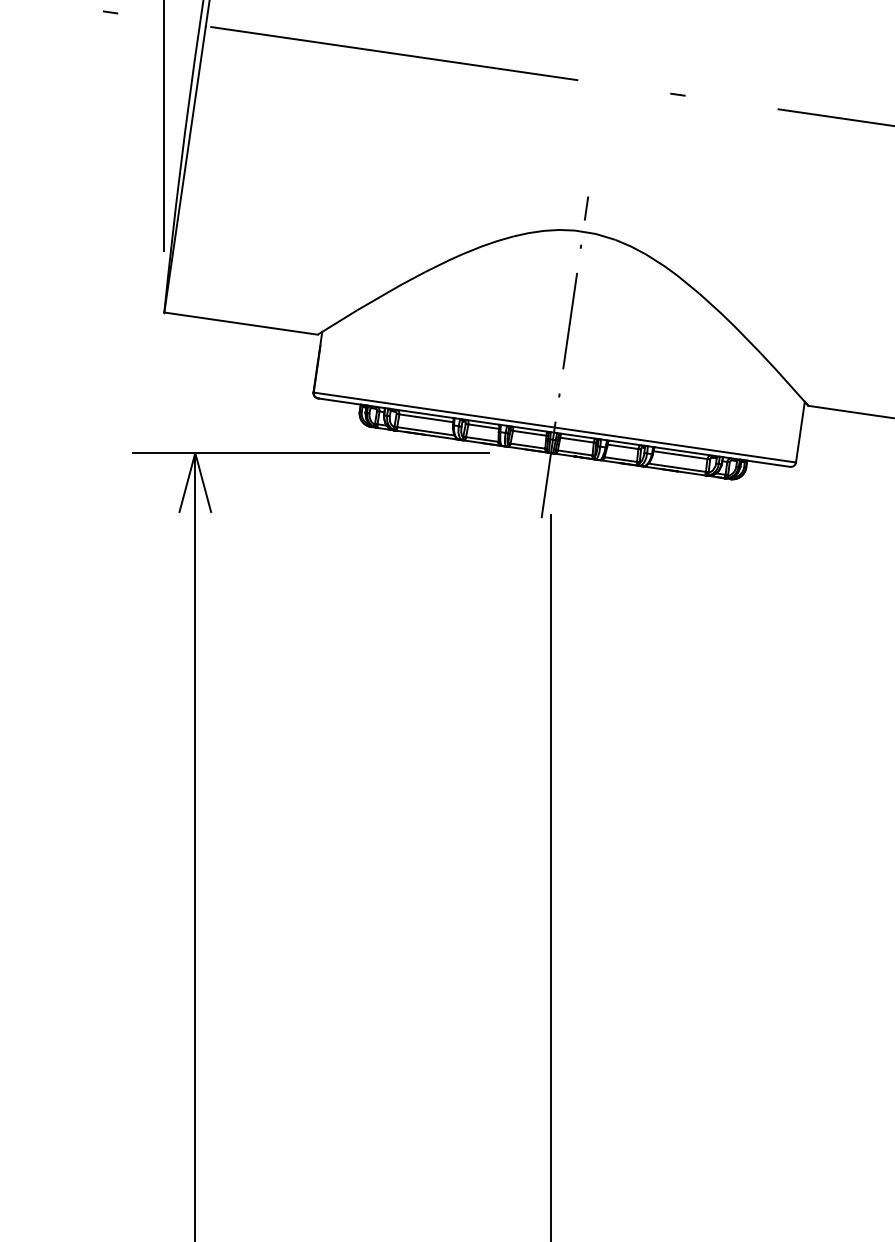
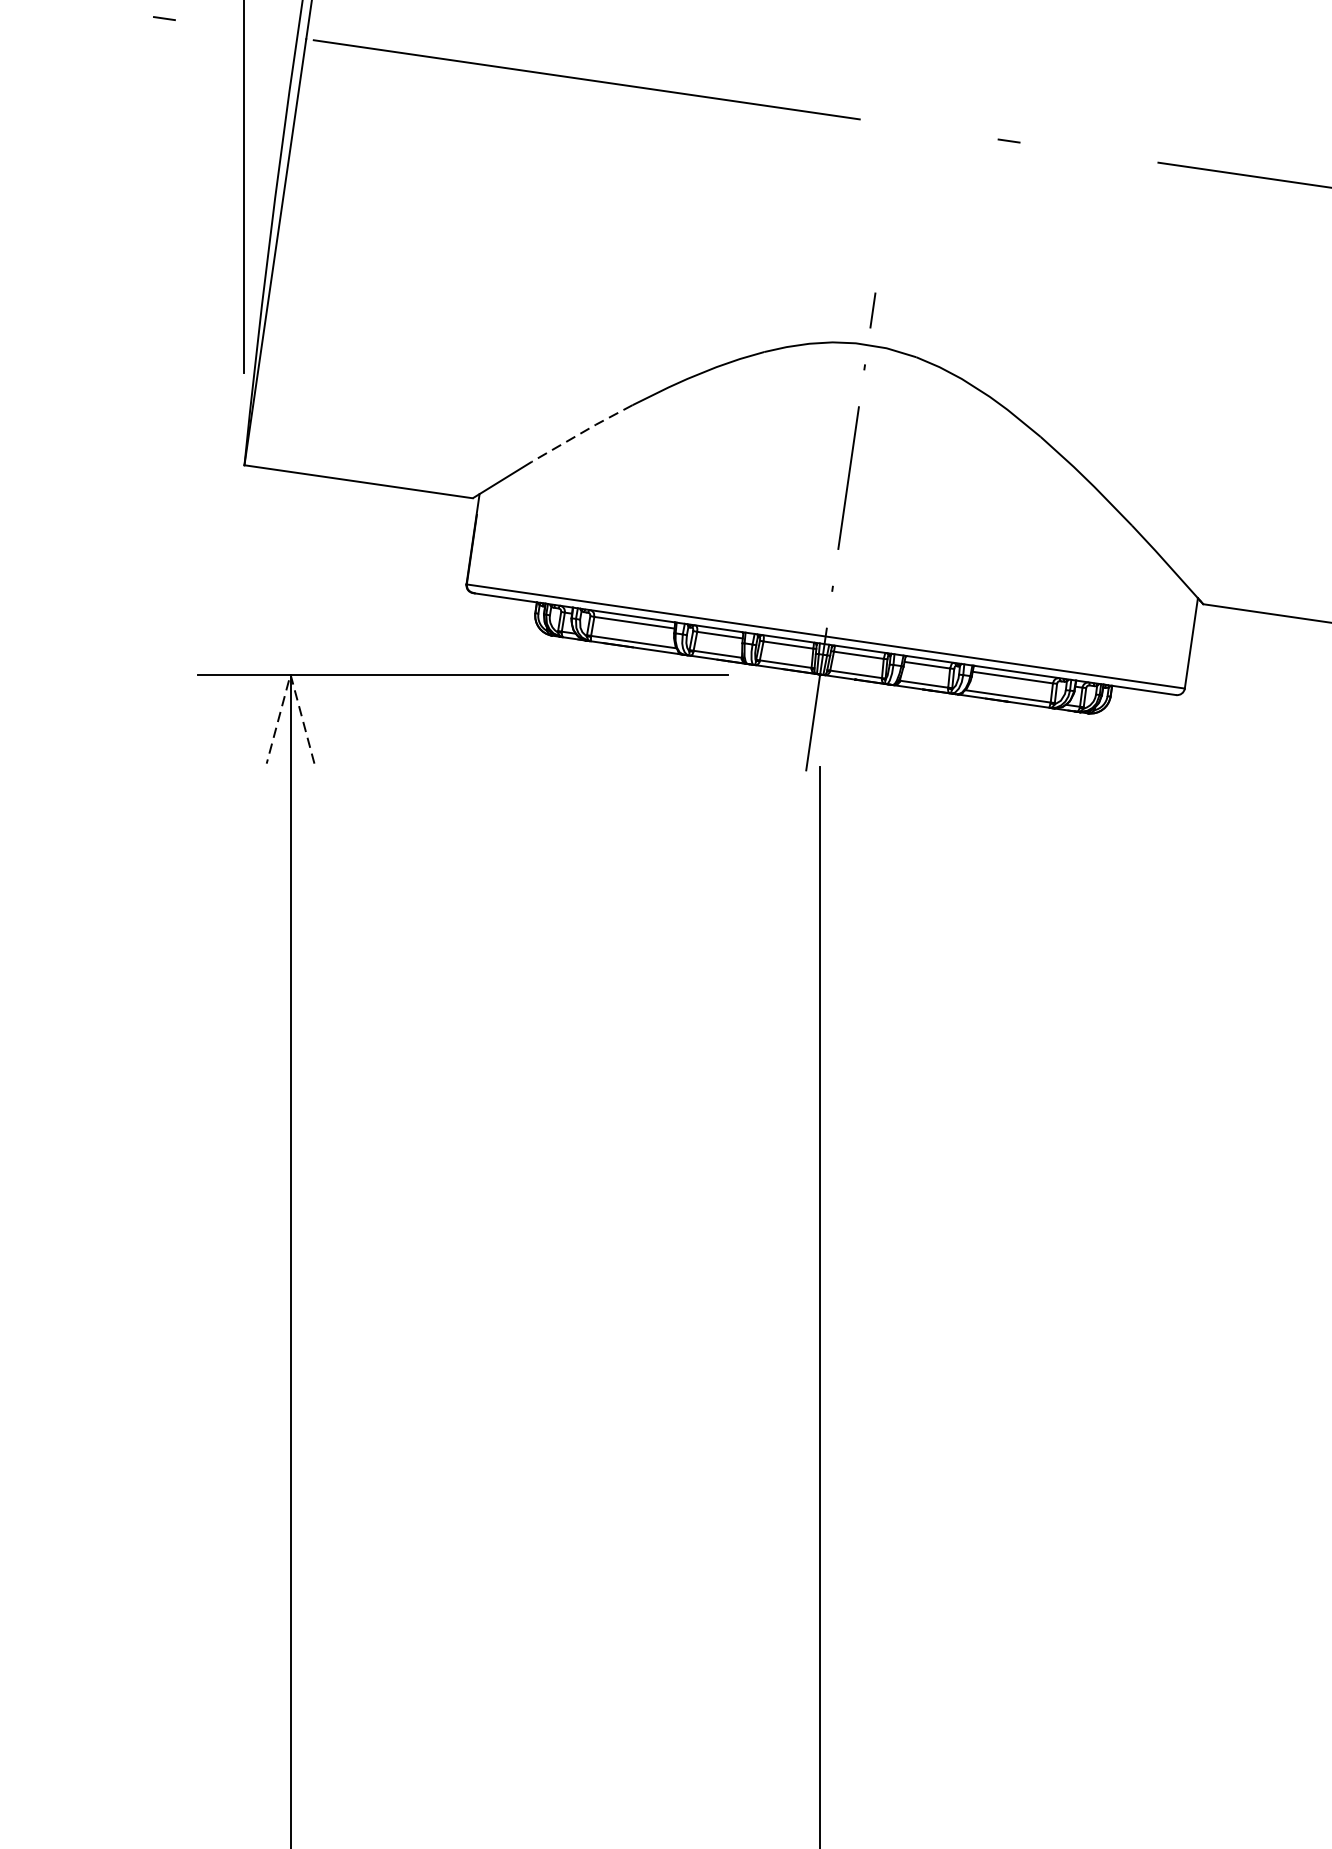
line: (390, 290) -> (581, 432), solid -> dashed
line: (195, 453) -> (290, 675), solid -> dashed

